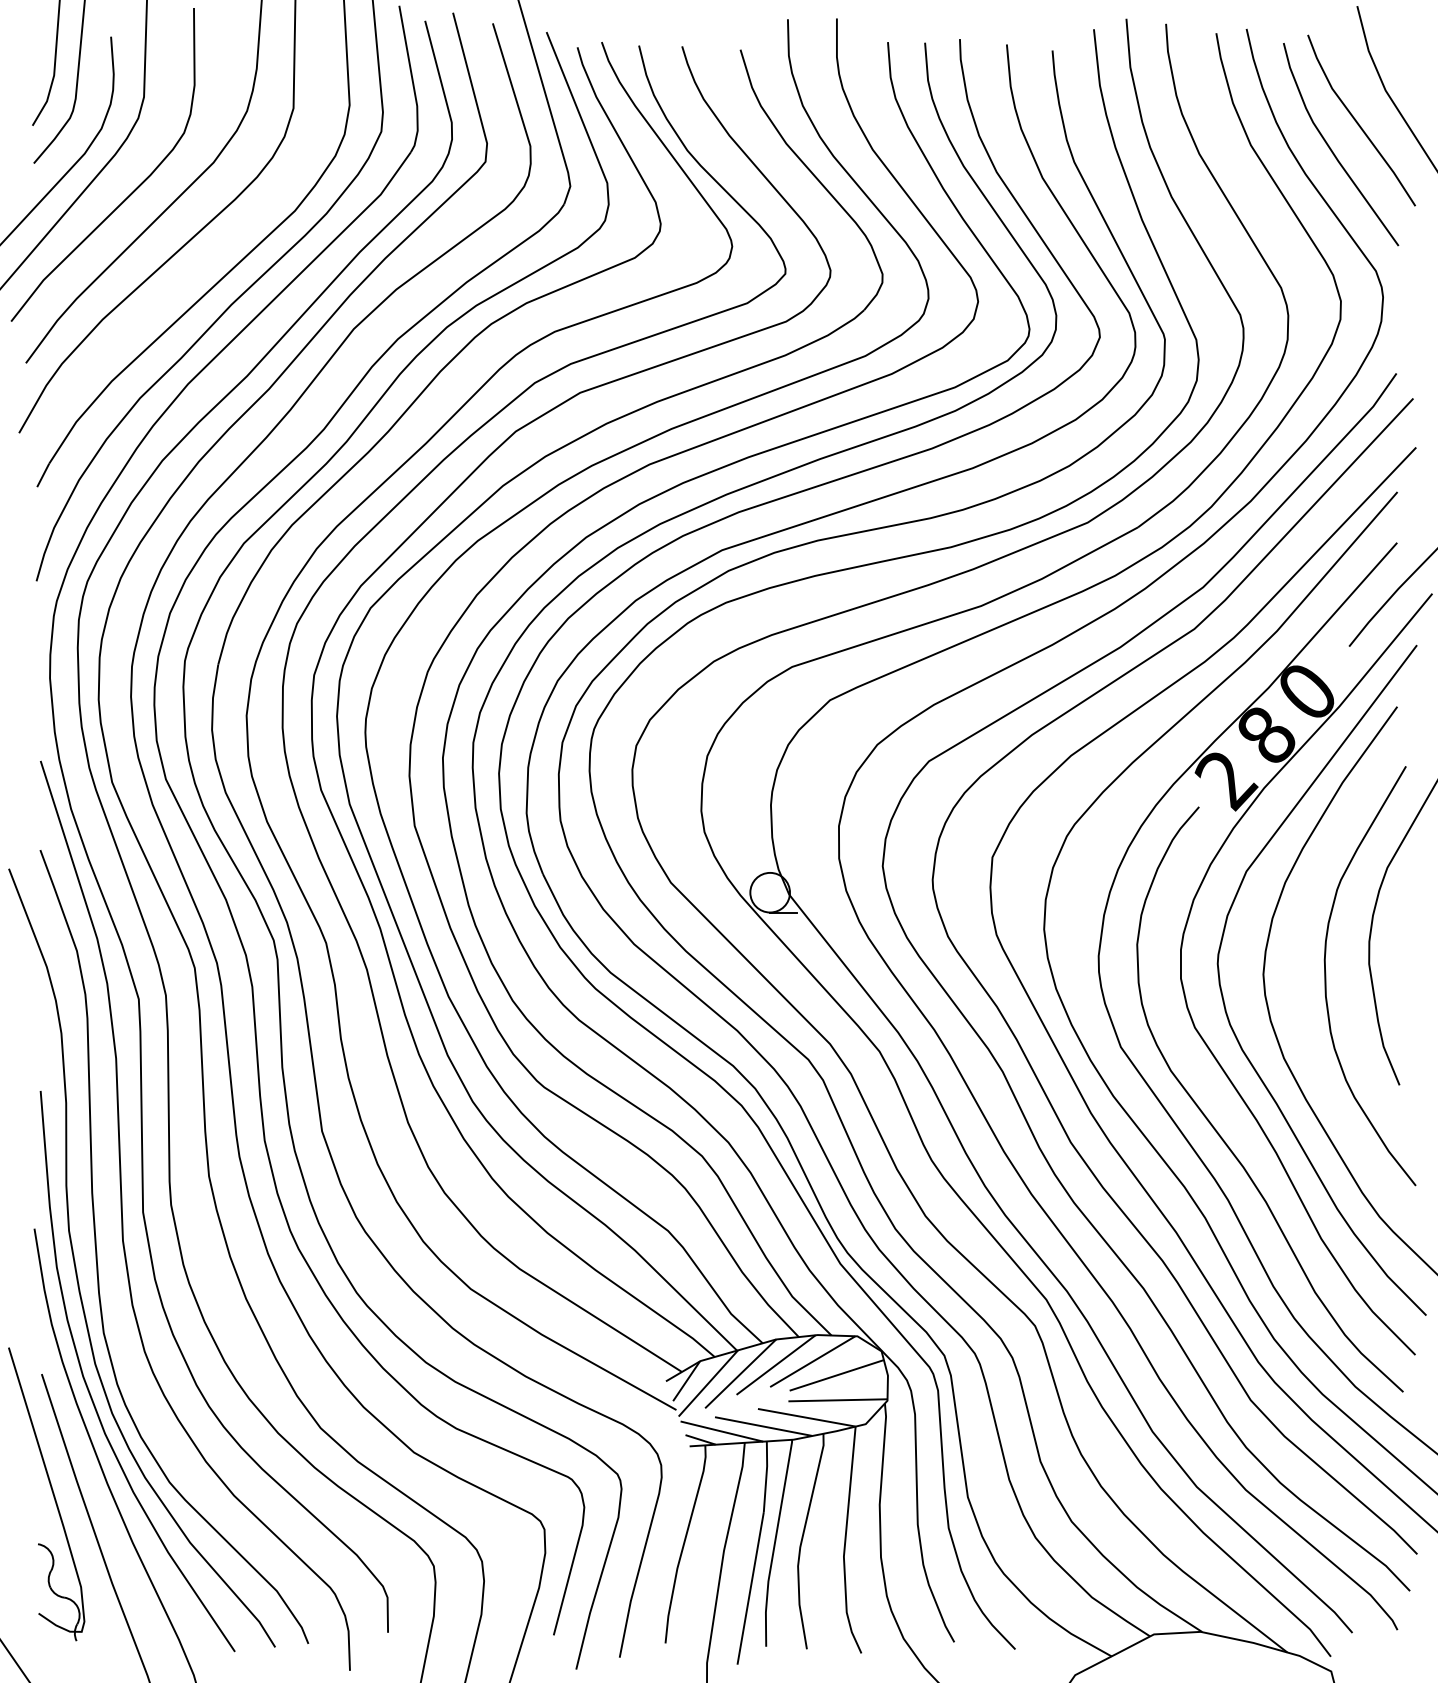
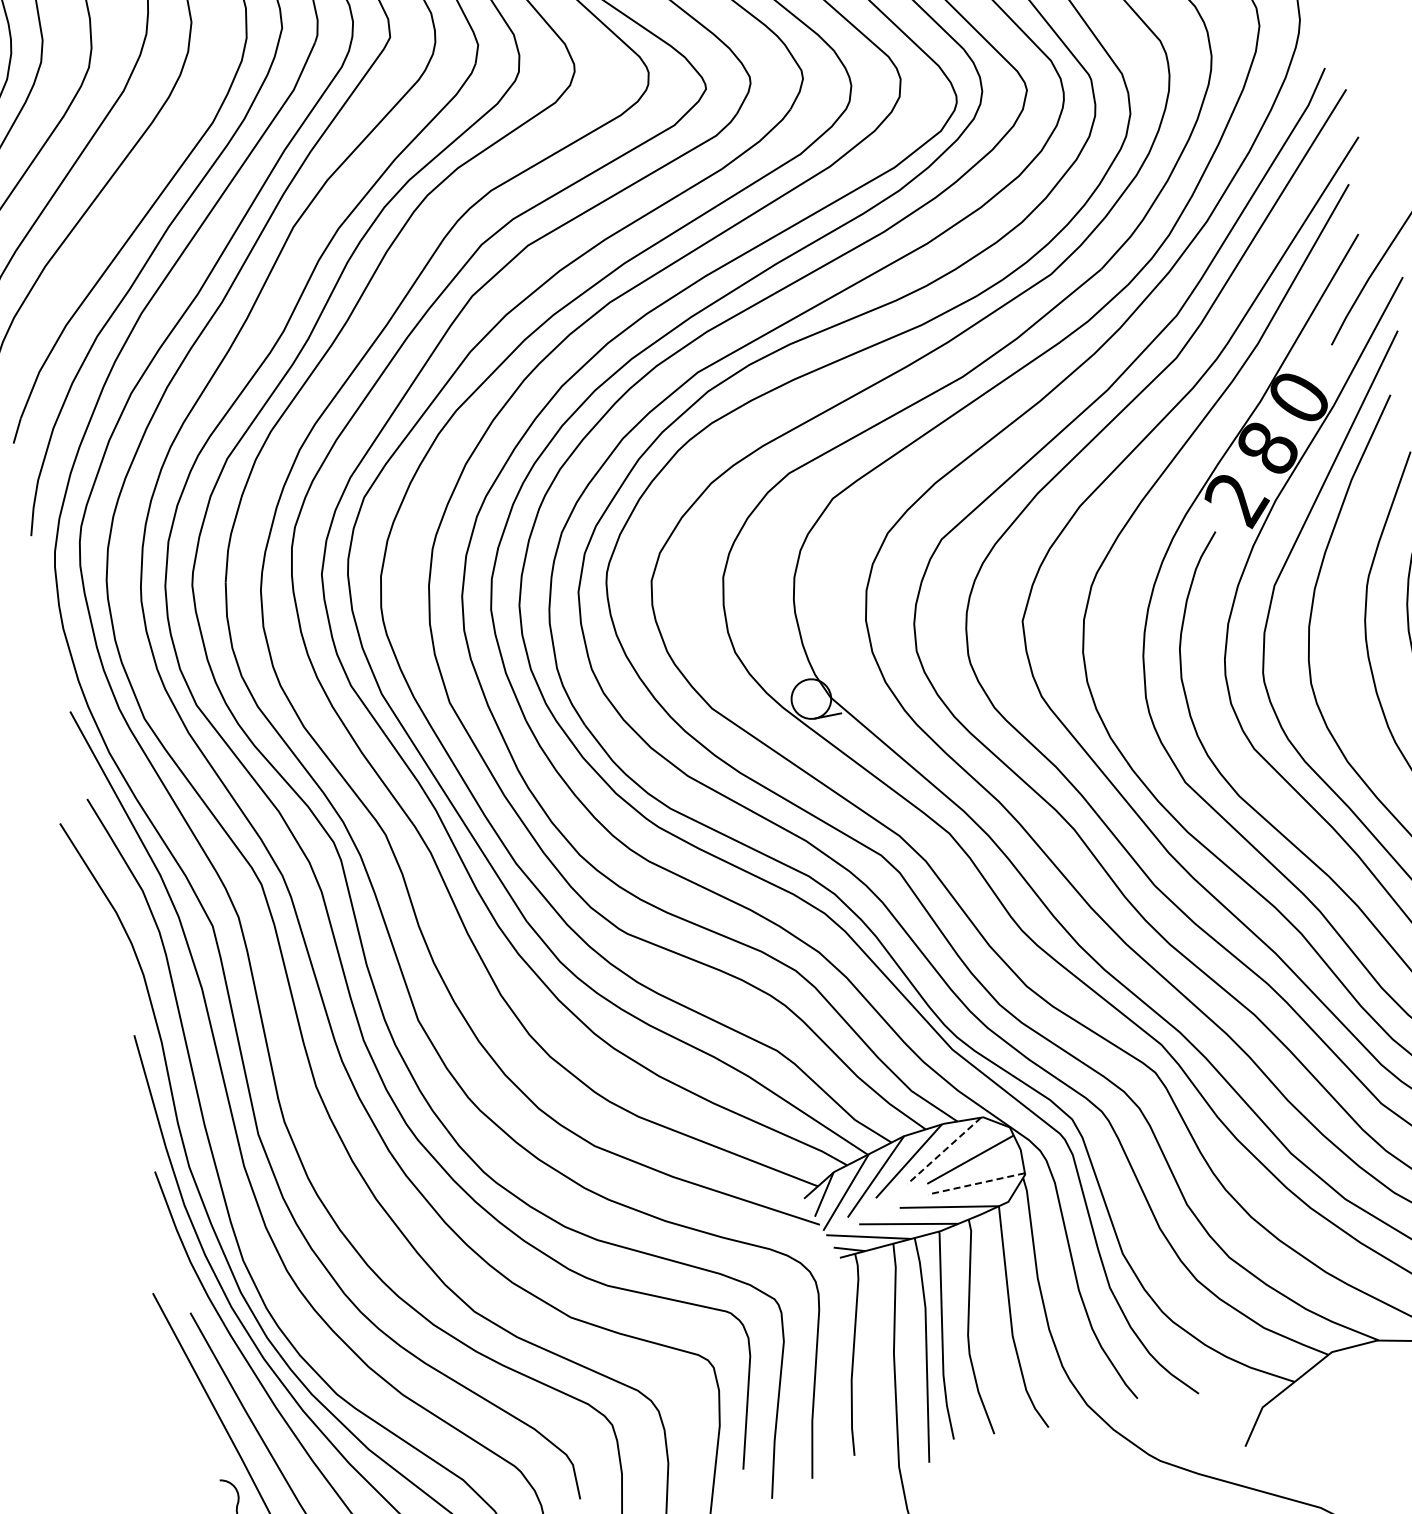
line: (812, 1361) -> (943, 1150), solid -> dashed
line: (837, 1400) -> (976, 1184), solid -> dashed

